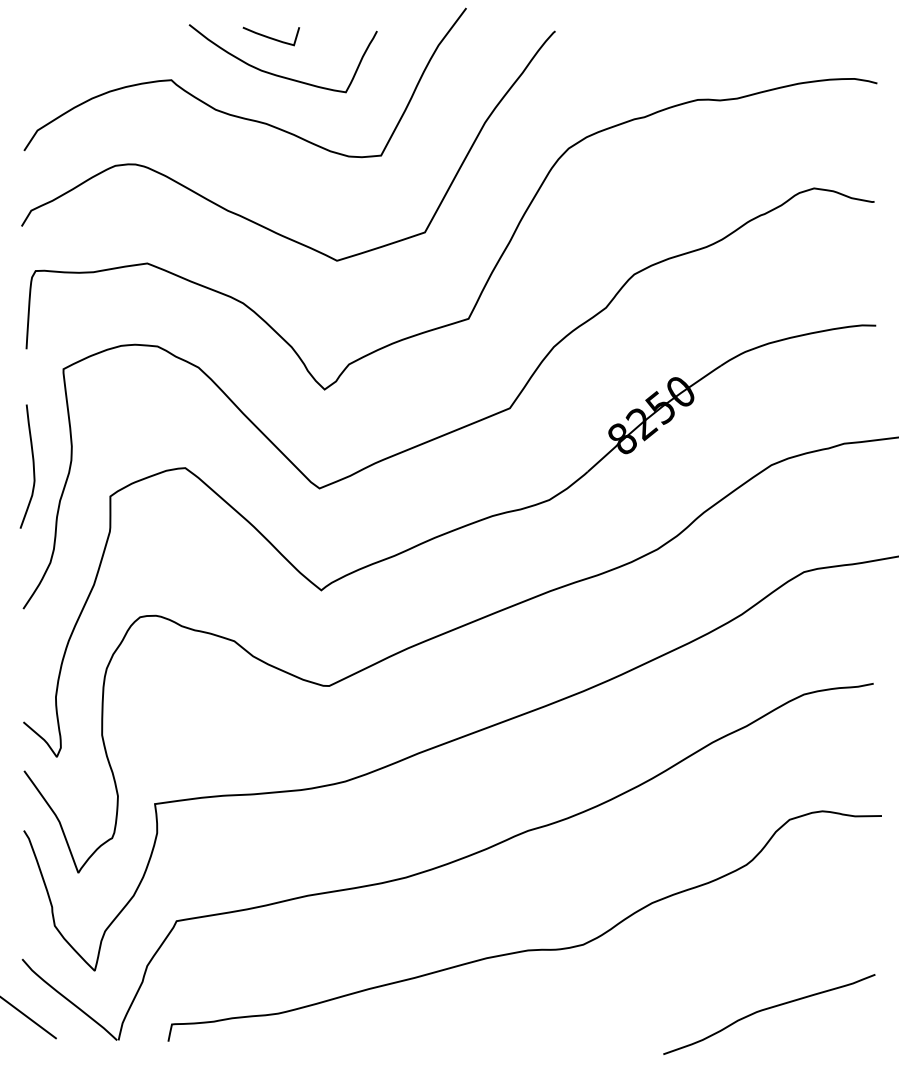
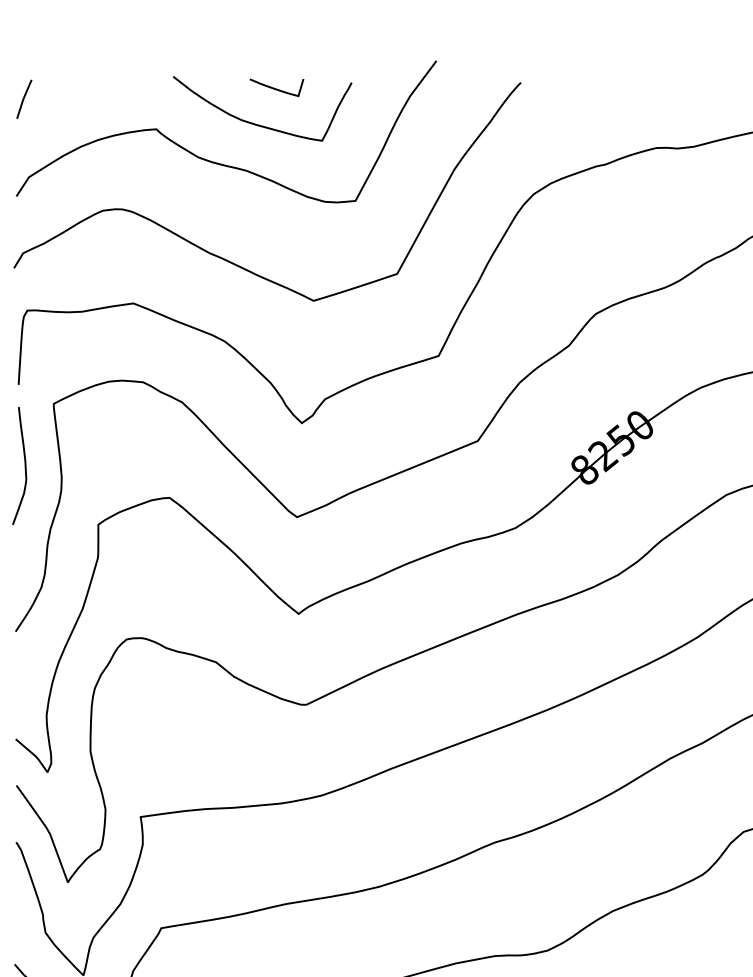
curve: (271, 37) -> (277, 88), moved
line: (32, 48) -> (24, 99), added
curve: (32, 465) -> (24, 464), moved

